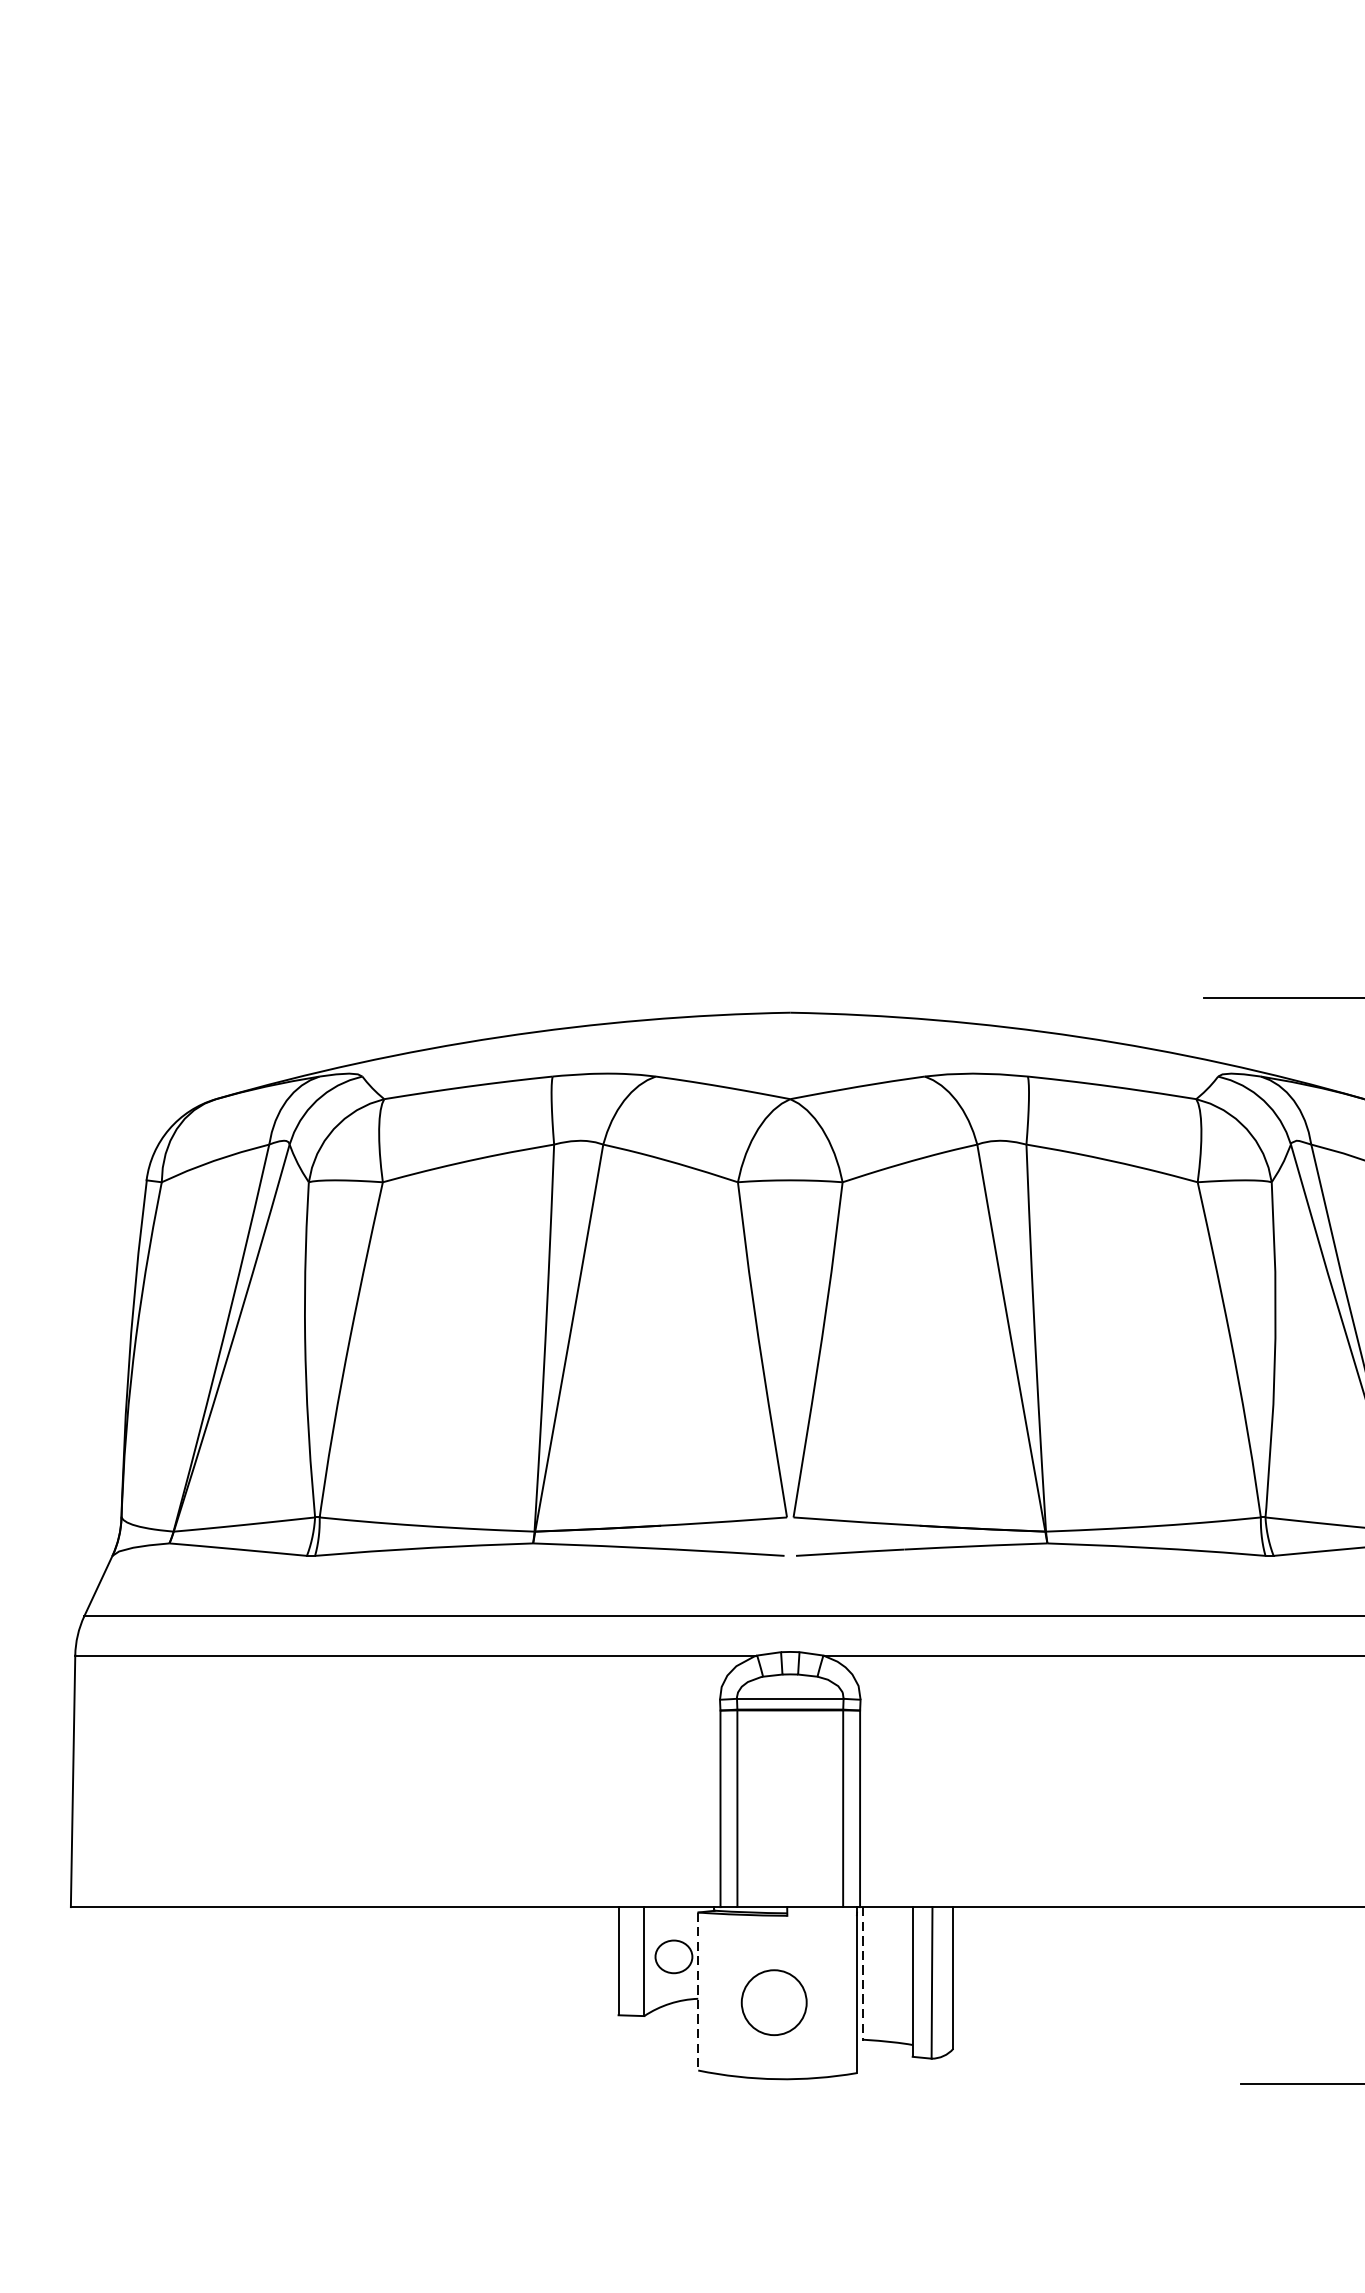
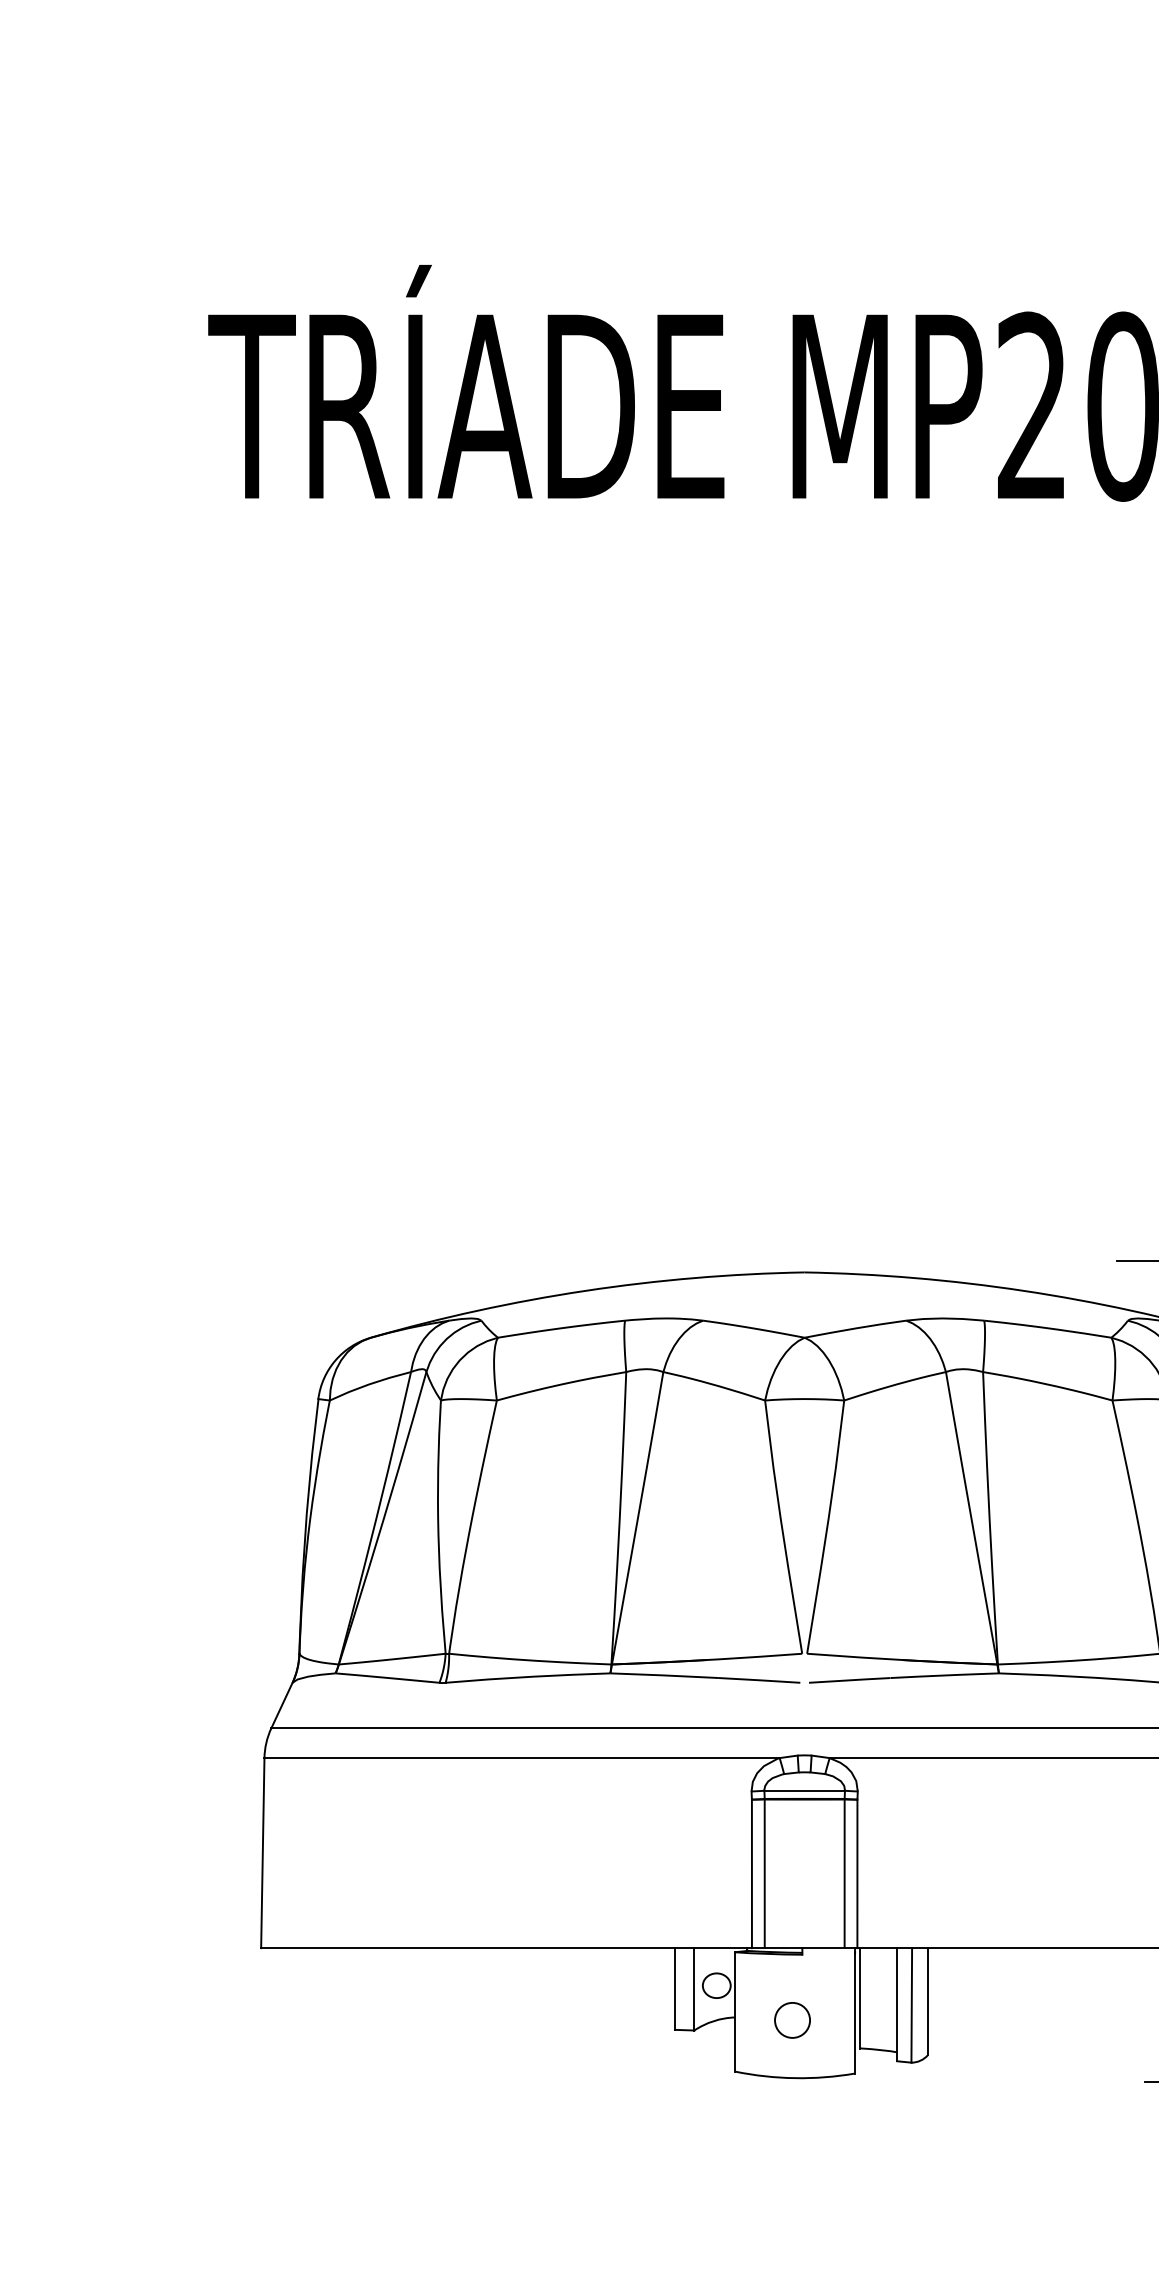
line: (862, 1975) -> (859, 1999), dashed -> solid
line: (698, 1990) -> (735, 2011), dashed -> solid
circle: (774, 2002) -> (792, 2020), size x0.71

